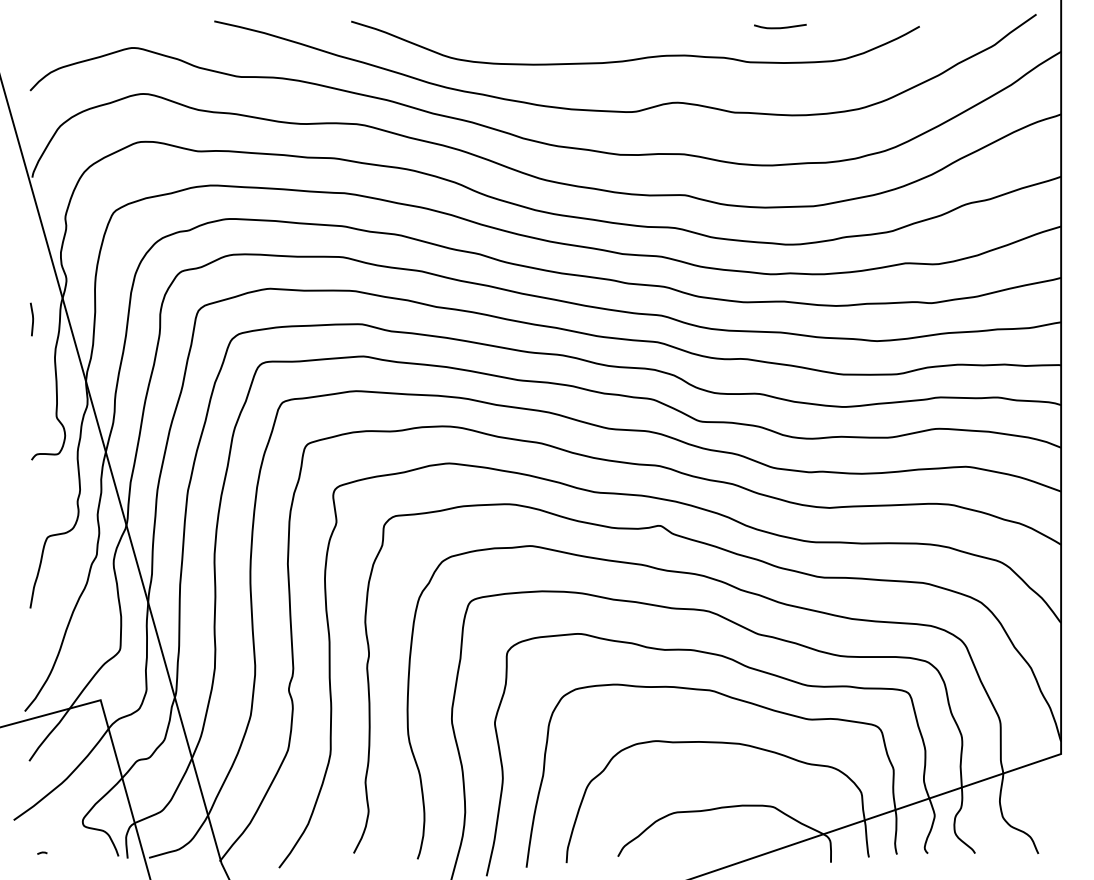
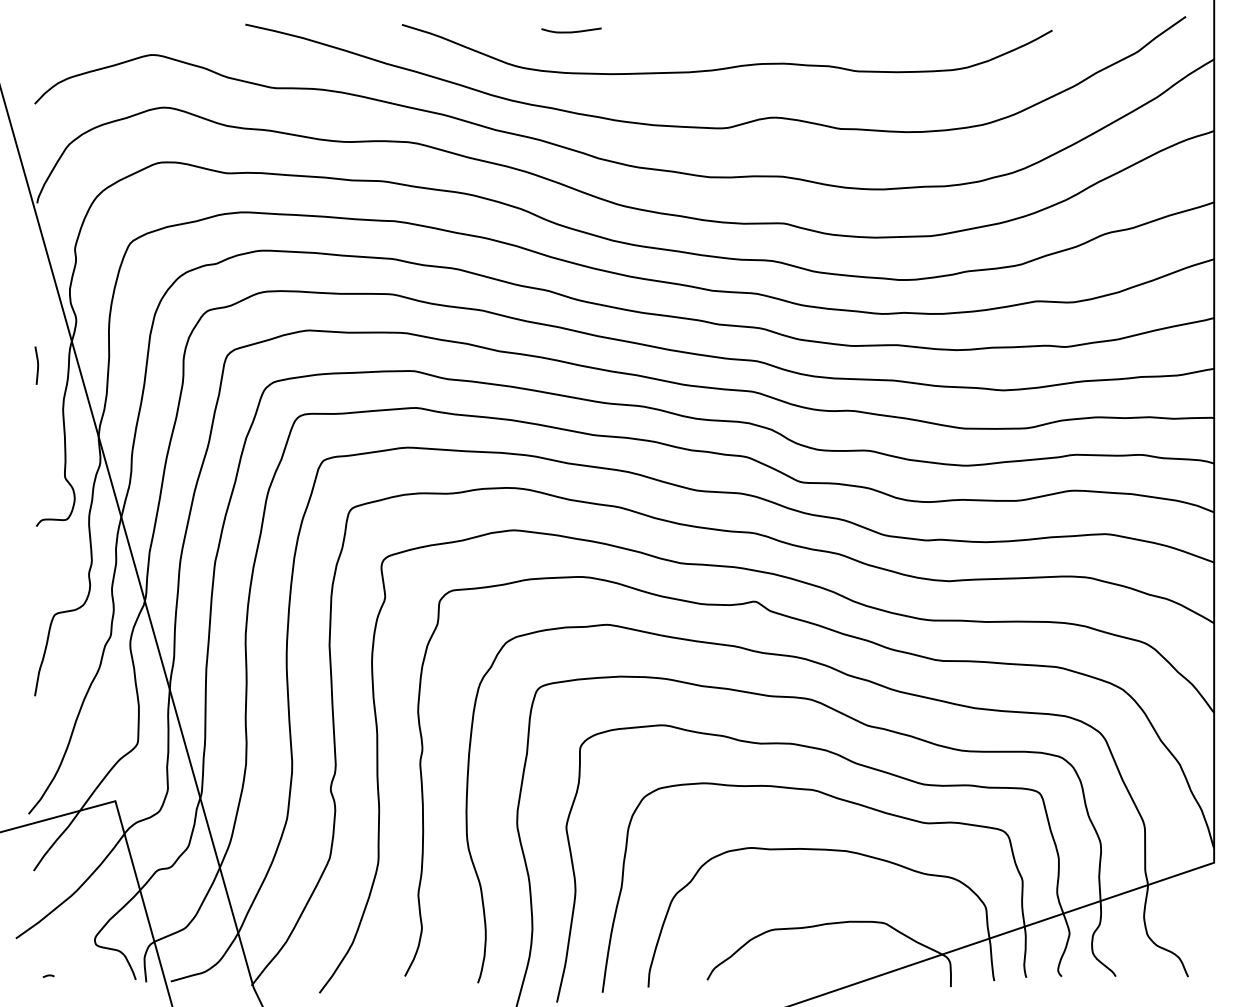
curve: (780, 27) -> (571, 31), moved

